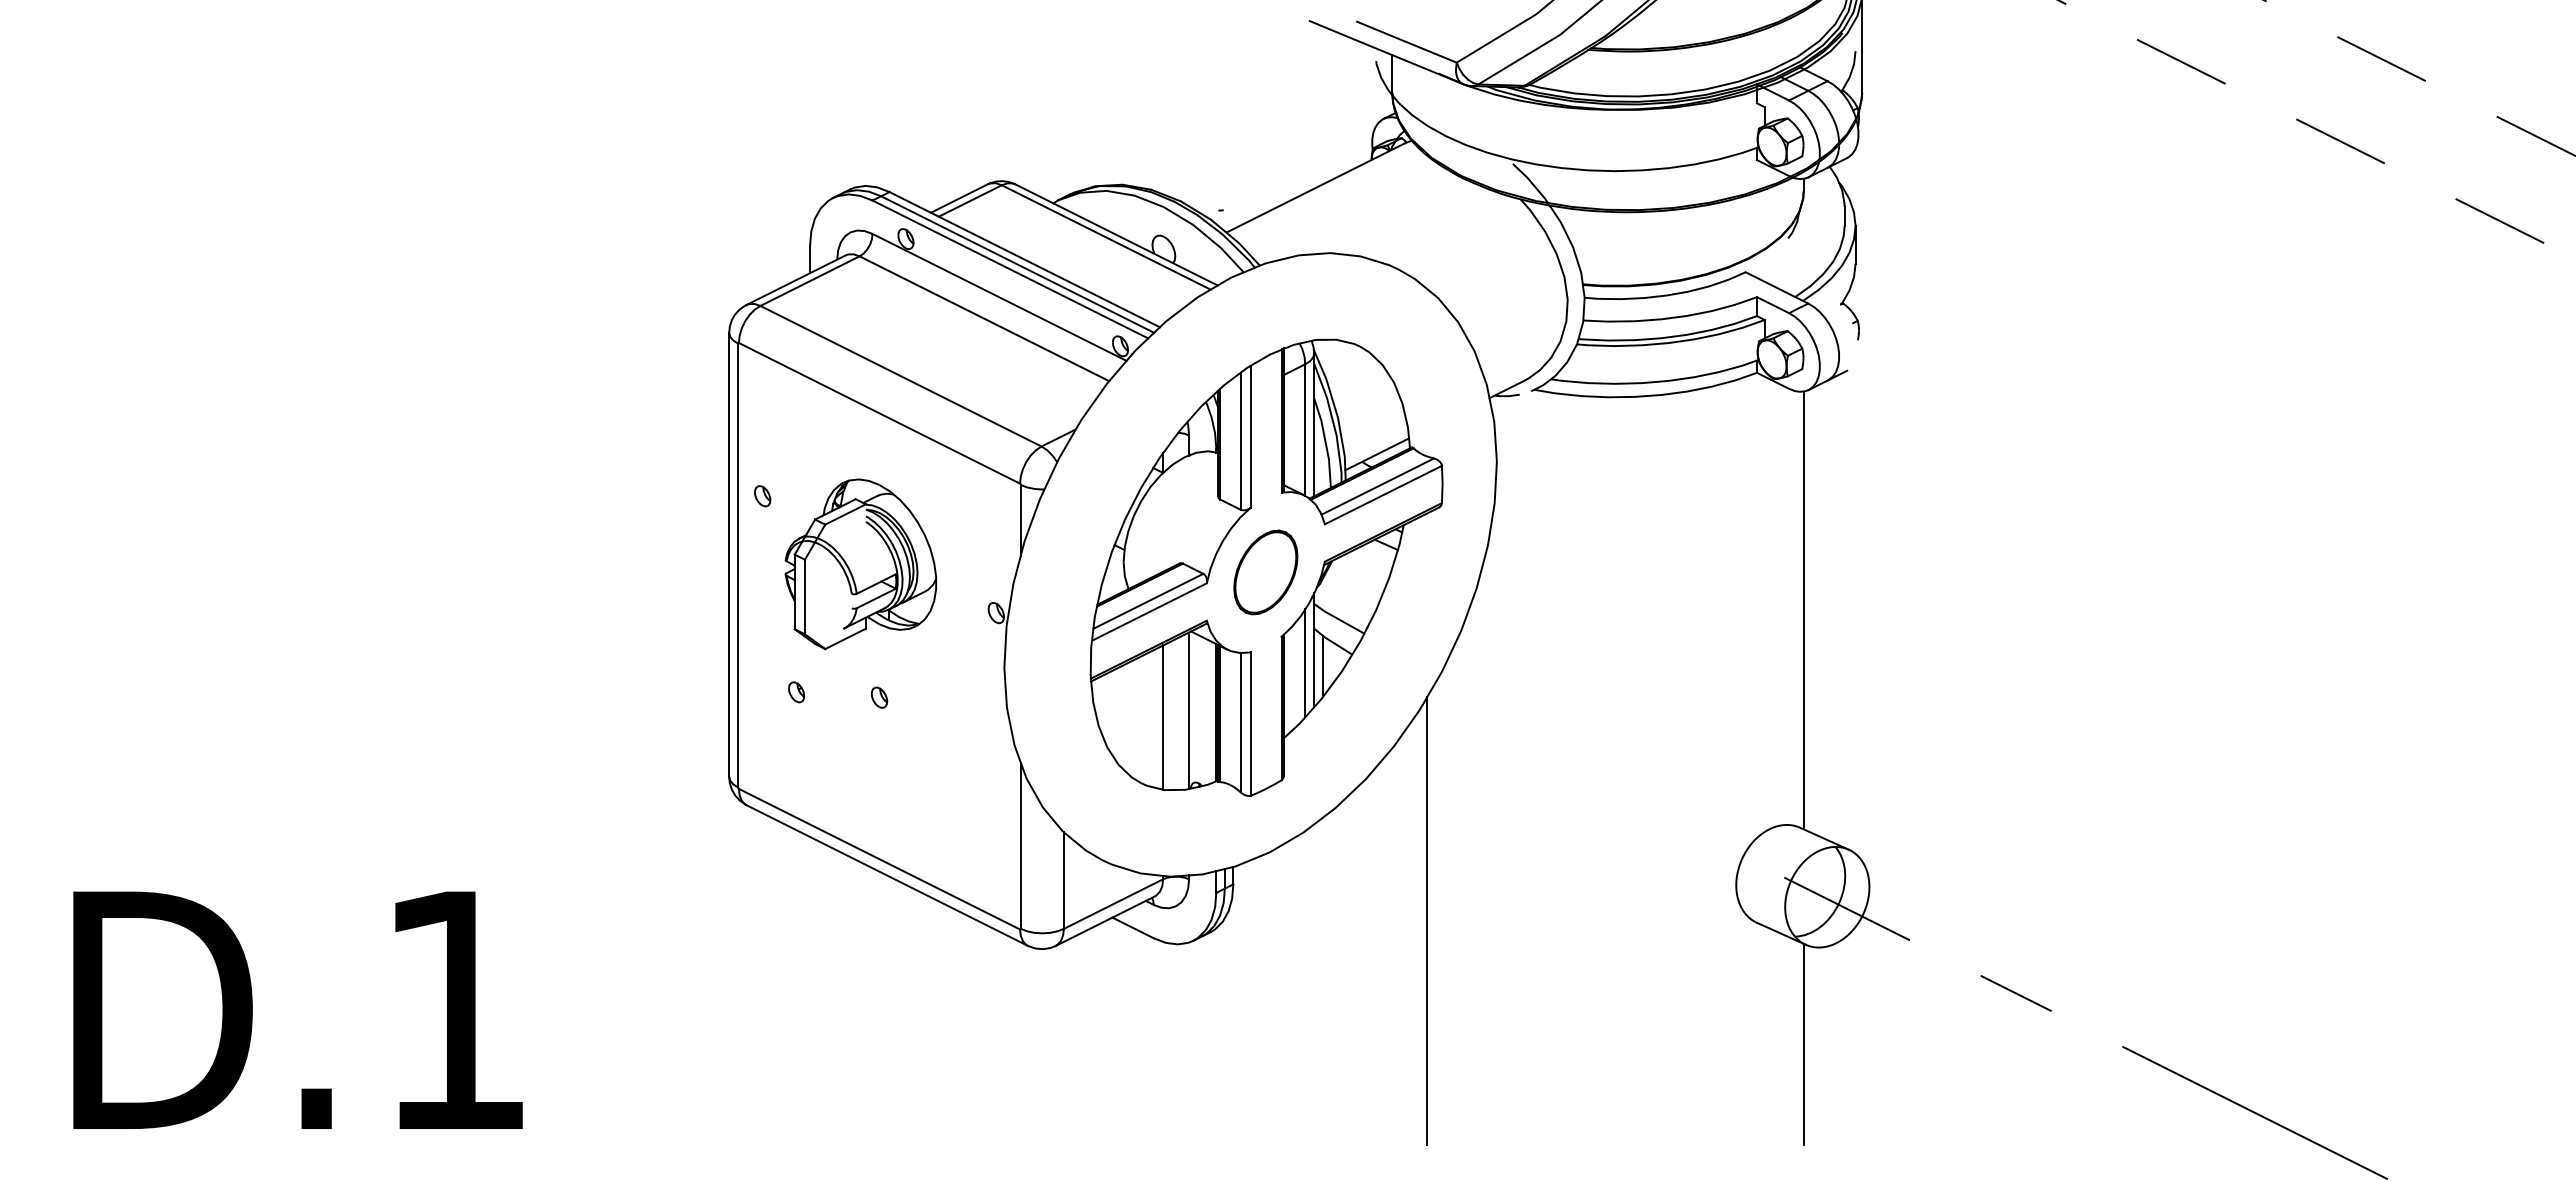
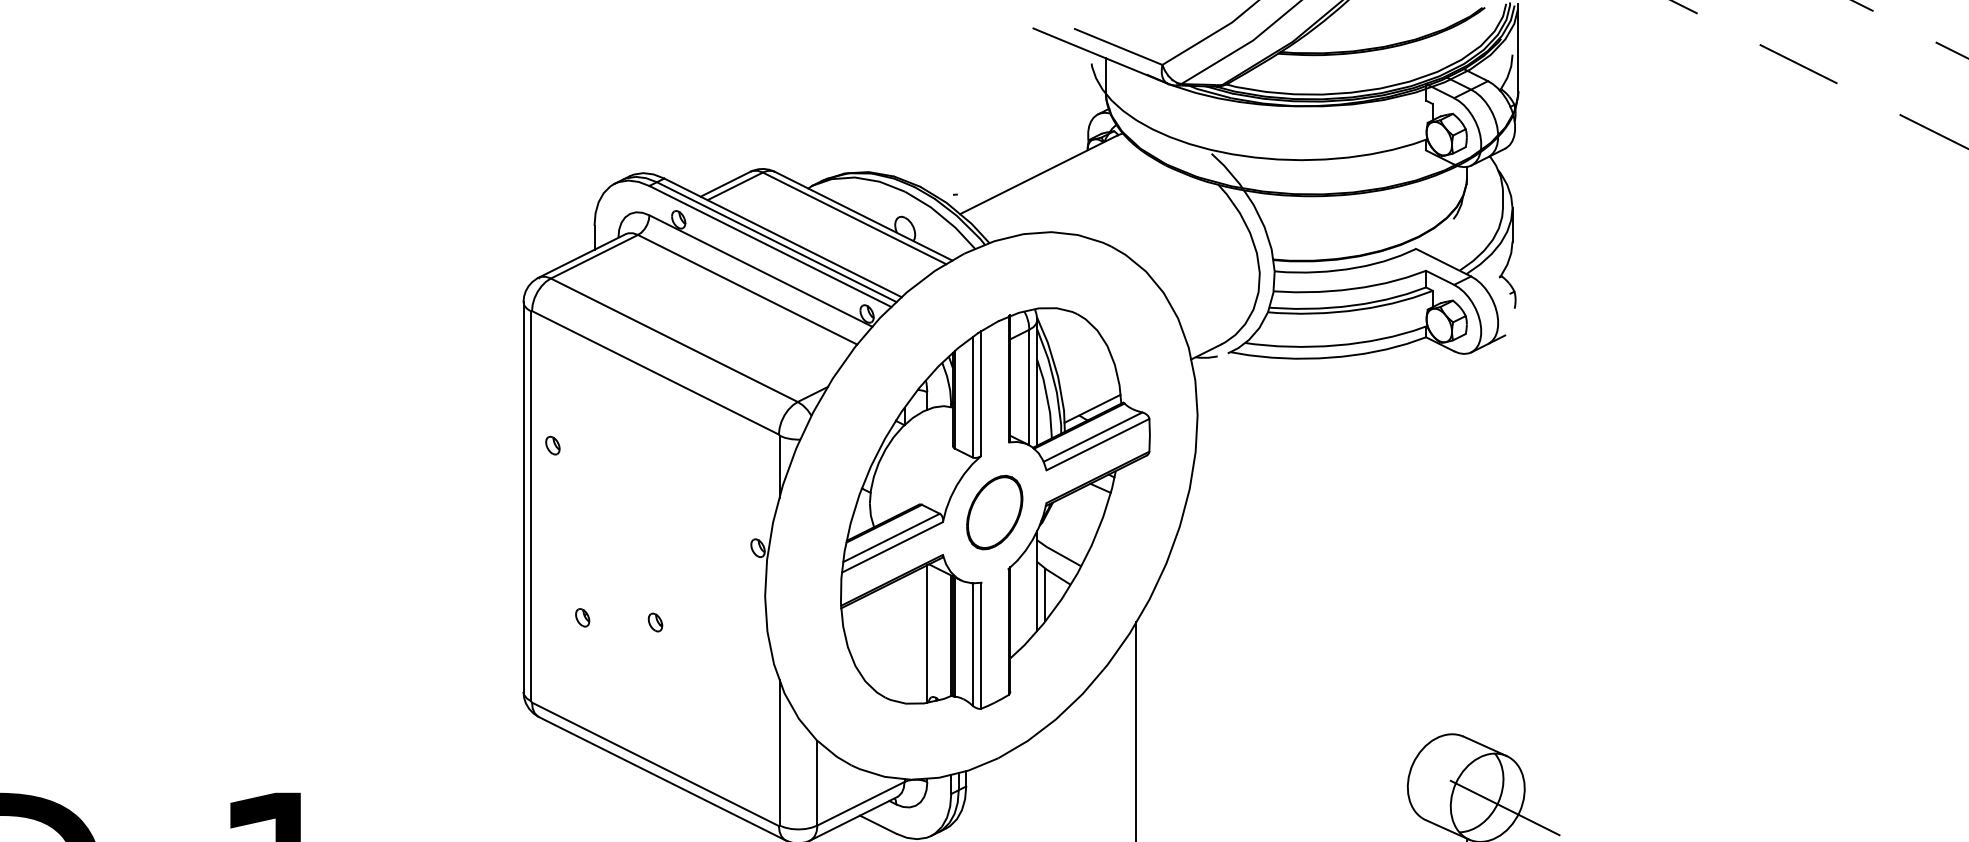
part: (860, 564) -> (638, 505), removed
line: (1803, 610) -> (1466, 545), removed
line: (1305, 663) -> (1029, 592), removed
line: (1163, 717) -> (904, 639), removed

